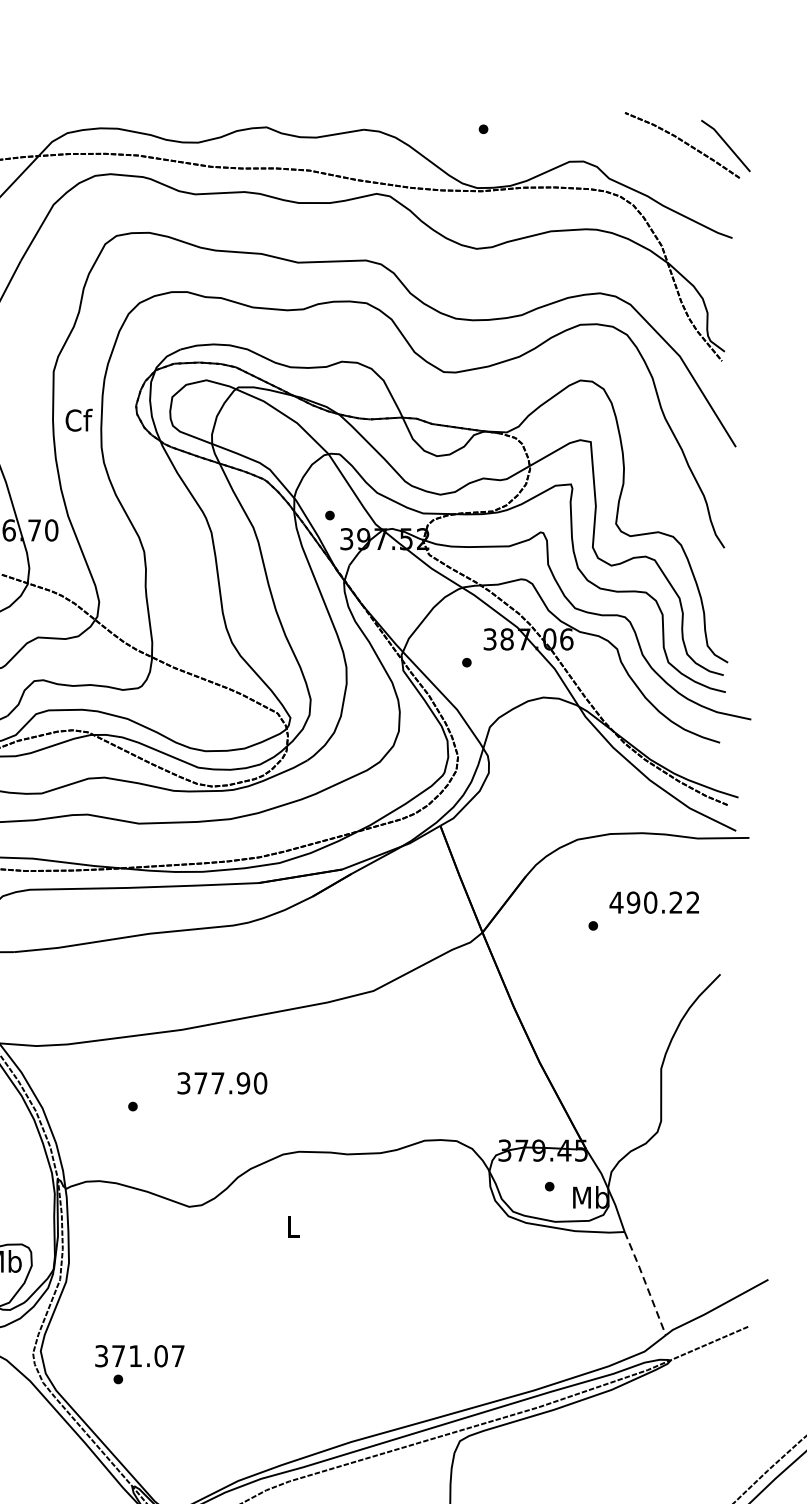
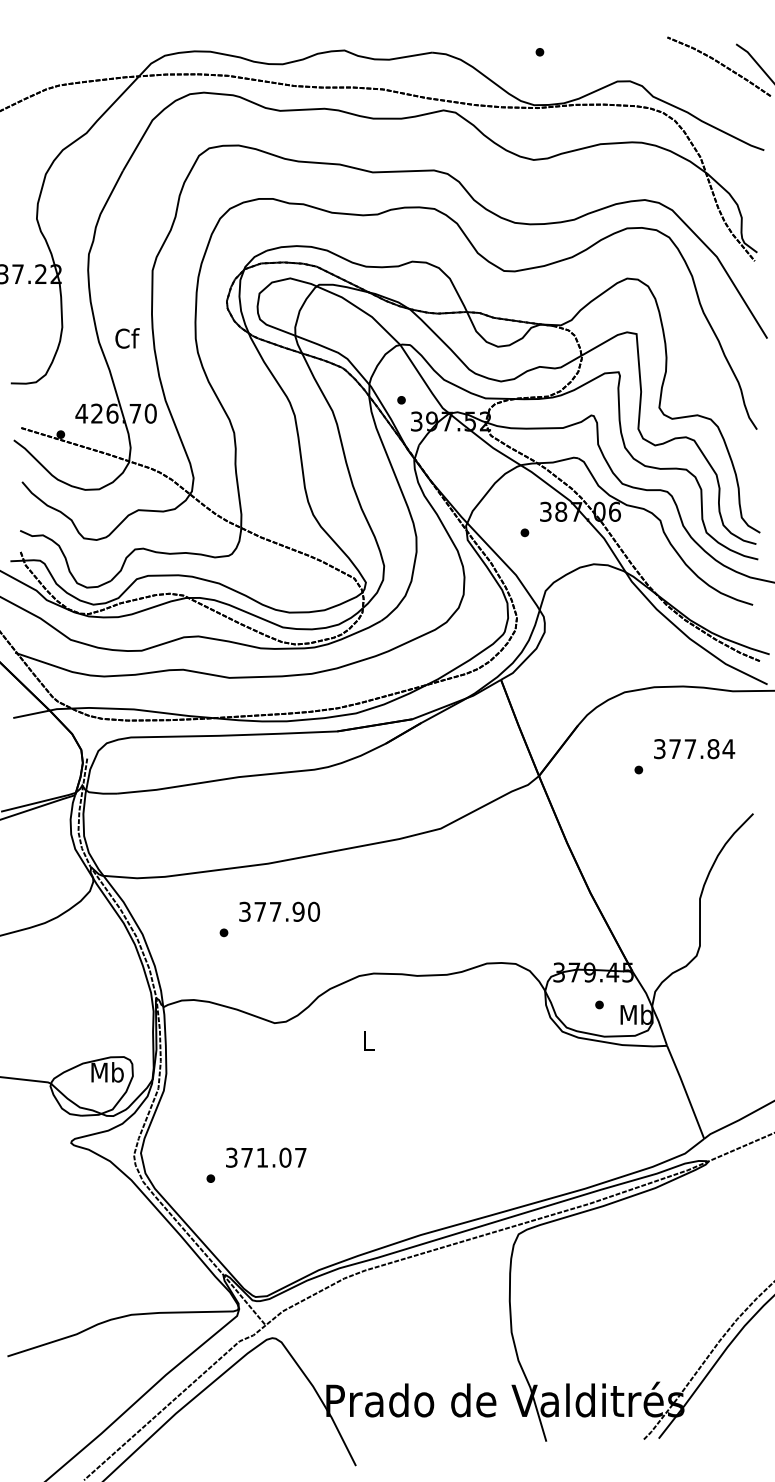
text: (79, 420) -> (127, 338), moved
text: (655, 903) -> (694, 749), 490.22 -> 377.84
text: (222, 1082) -> (279, 911), moved
line: (645, 1282) -> (685, 1091), dashed -> solid
text: (140, 1355) -> (266, 1157), moved

